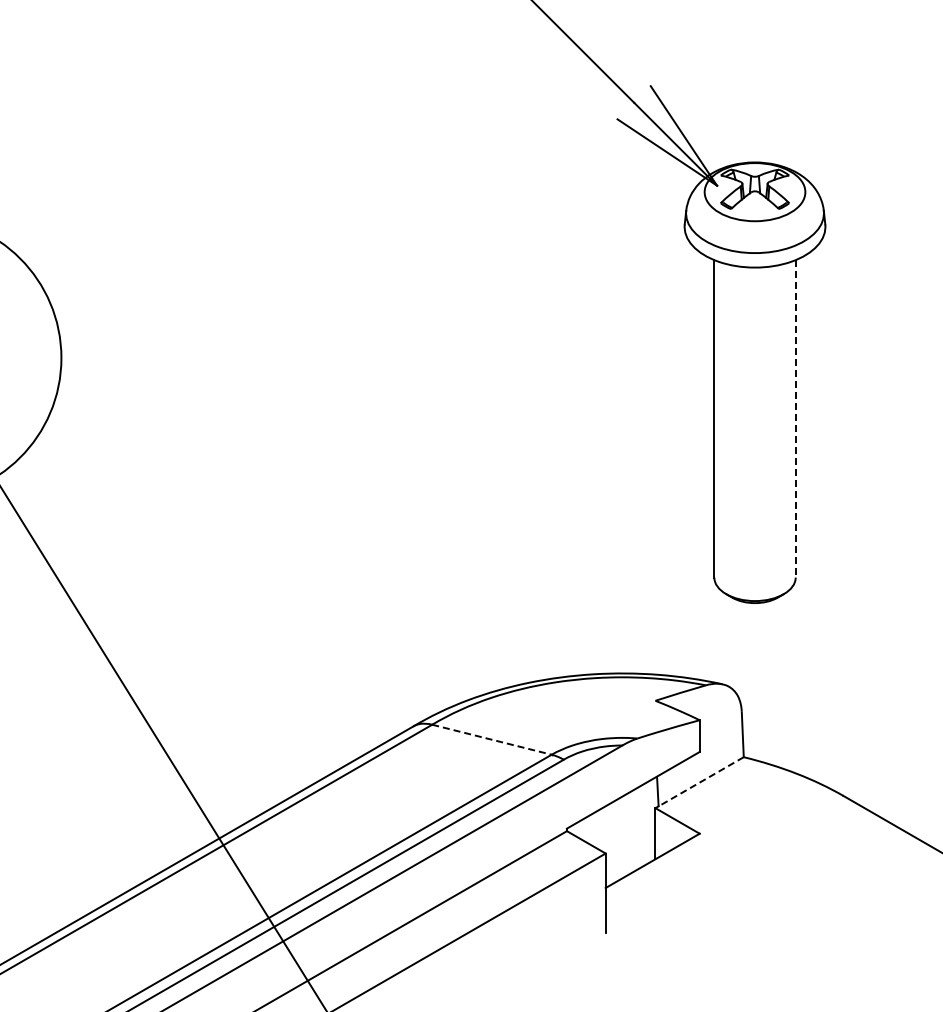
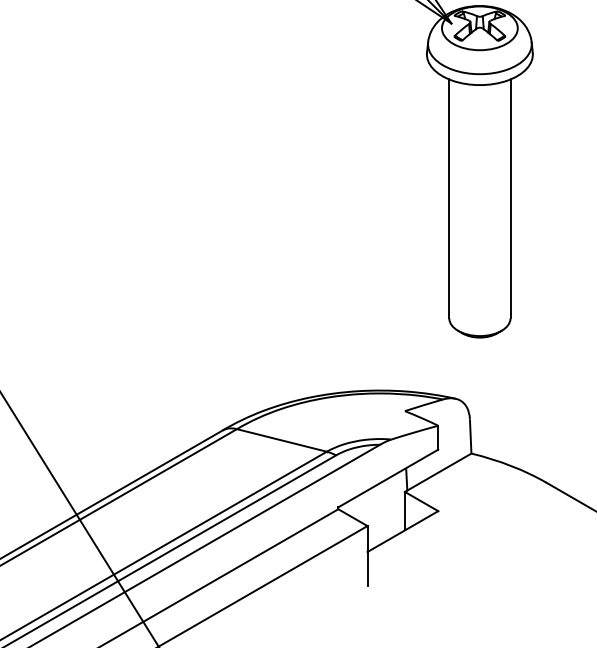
line: (795, 418) -> (510, 198), dashed -> solid
line: (491, 739) -> (281, 440), dashed -> solid
line: (700, 782) -> (438, 472), dashed -> solid

